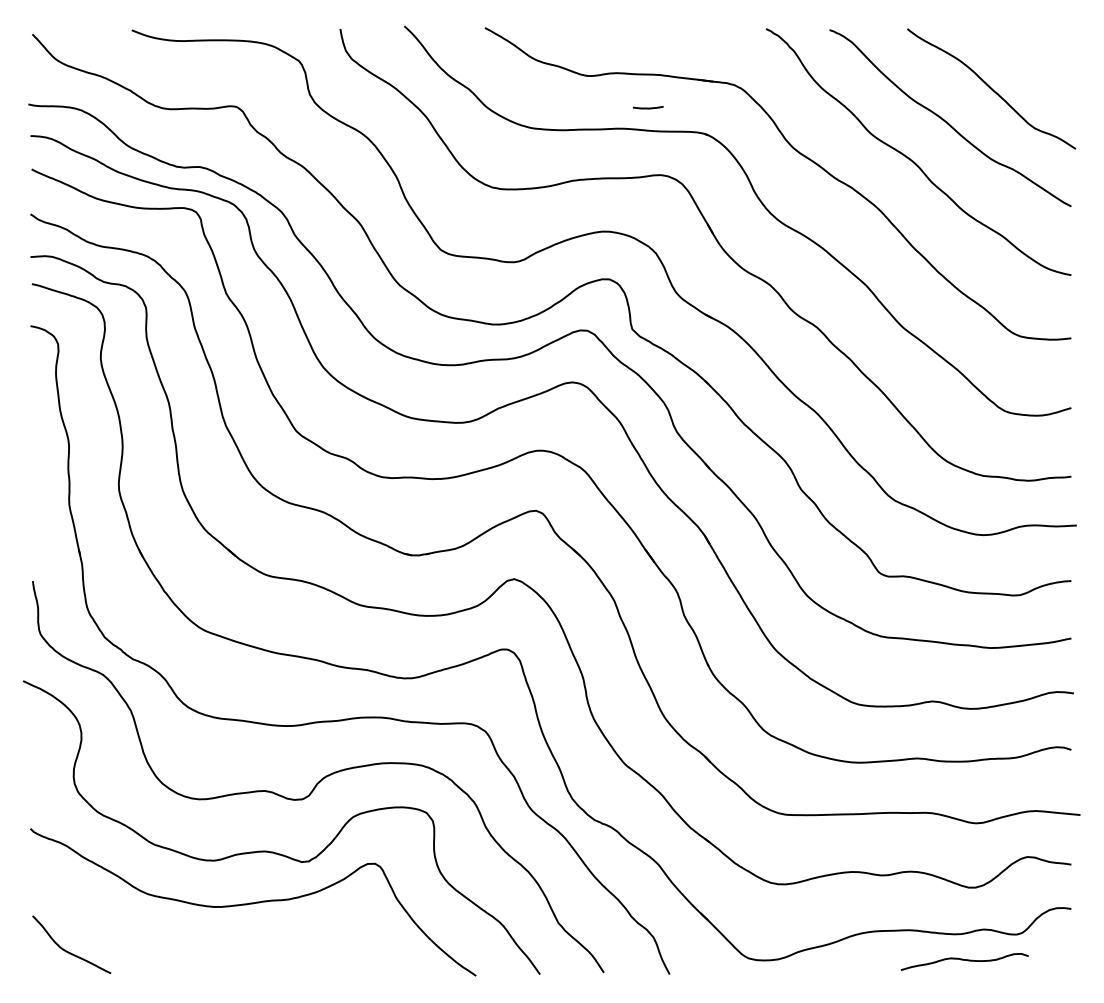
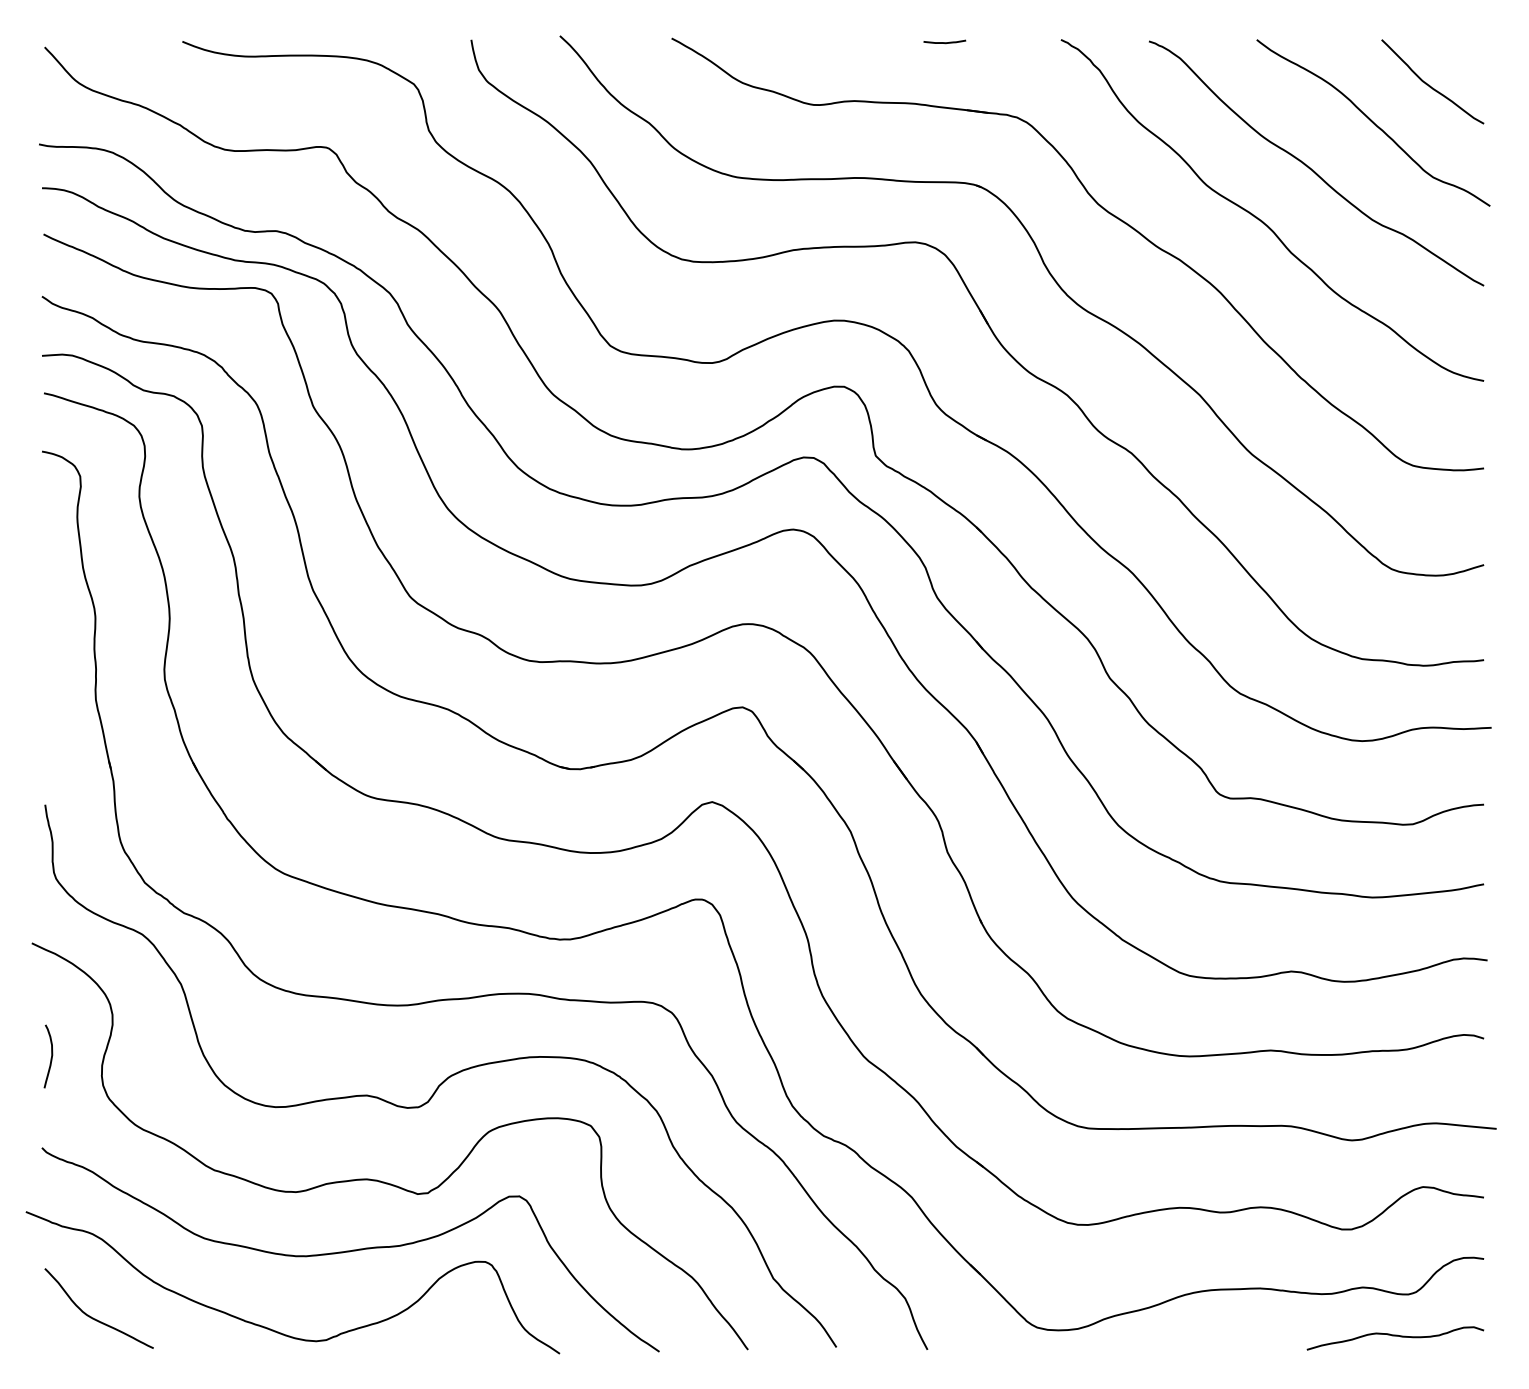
curve: (1031, 61) -> (1429, 84), added
curve: (647, 108) -> (944, 42), moved
curve: (36, 764) -> (50, 1058), added
curve: (197, 959) -> (273, 1329), added
curve: (964, 960) -> (1395, 1336), moved

